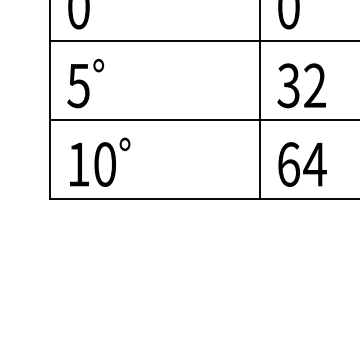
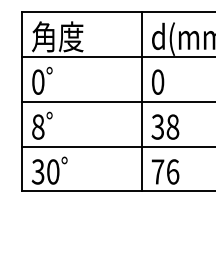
text: (77, 84) -> (37, 126), 5 -> 8
text: (314, 84) -> (172, 126), 32 -> 38
text: (77, 163) -> (37, 171), 10 -> 30
text: (302, 163) -> (165, 171), 64 -> 76

